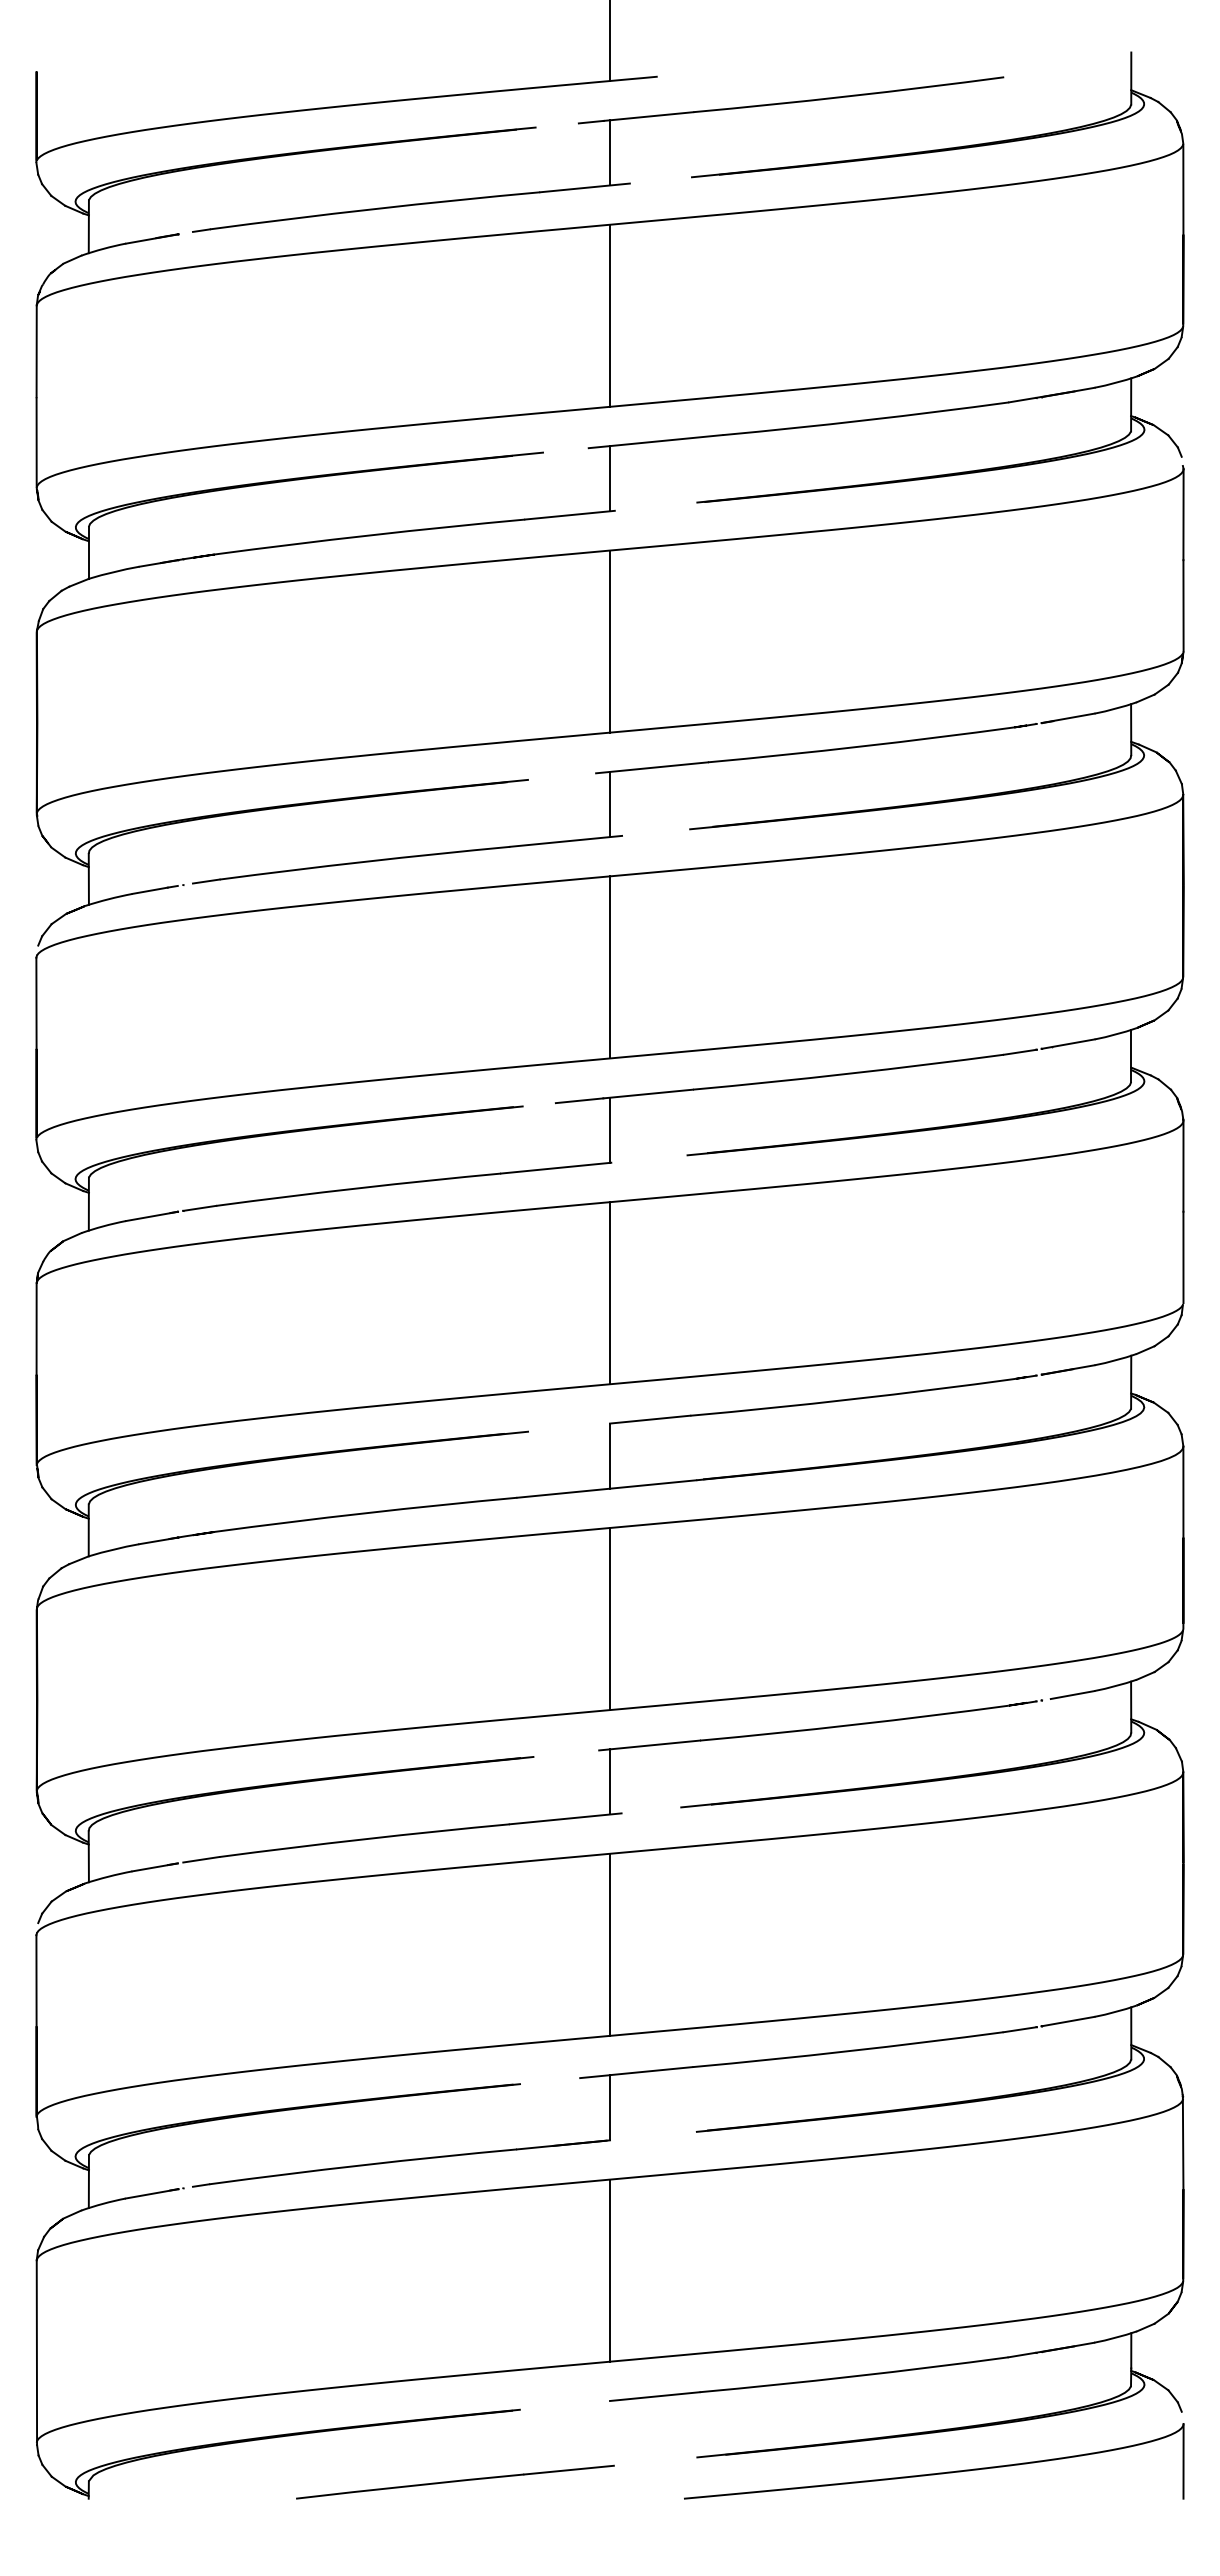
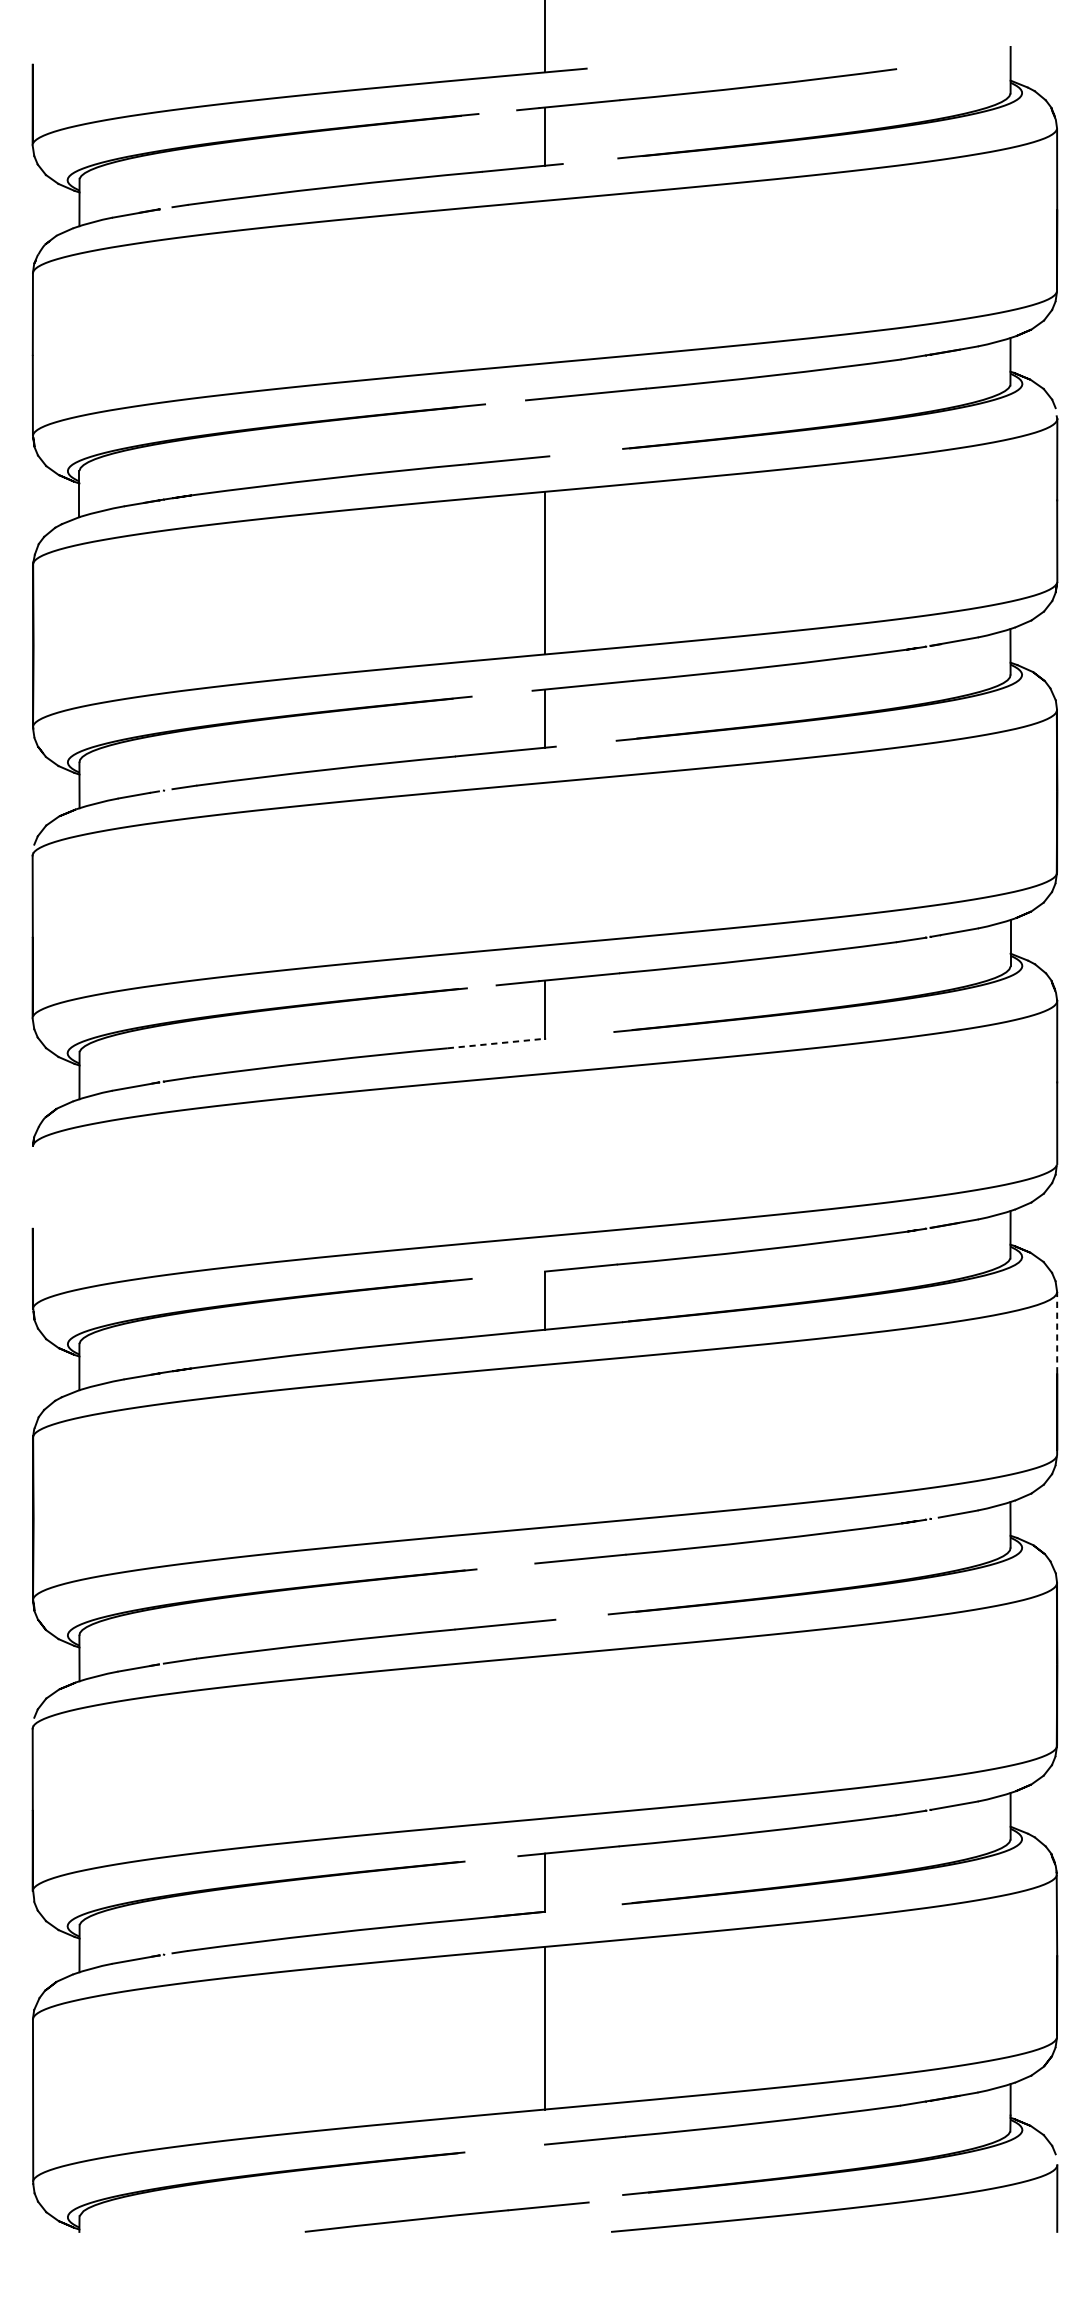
line: (610, 315) -> (545, 281), removed
line: (610, 478) -> (545, 427), removed
line: (610, 967) -> (545, 864), removed
line: (556, 1168) -> (497, 1043), solid -> dashed
line: (610, 1293) -> (545, 1155), removed
line: (36, 1328) -> (32, 1186), removed
line: (1183, 1492) -> (1057, 1333), solid -> dashed
line: (610, 1618) -> (545, 1445), removed
line: (610, 1781) -> (545, 1591), removed
line: (610, 1944) -> (545, 1736), removed
part: (455, 2481) -> (447, 2216), moved

